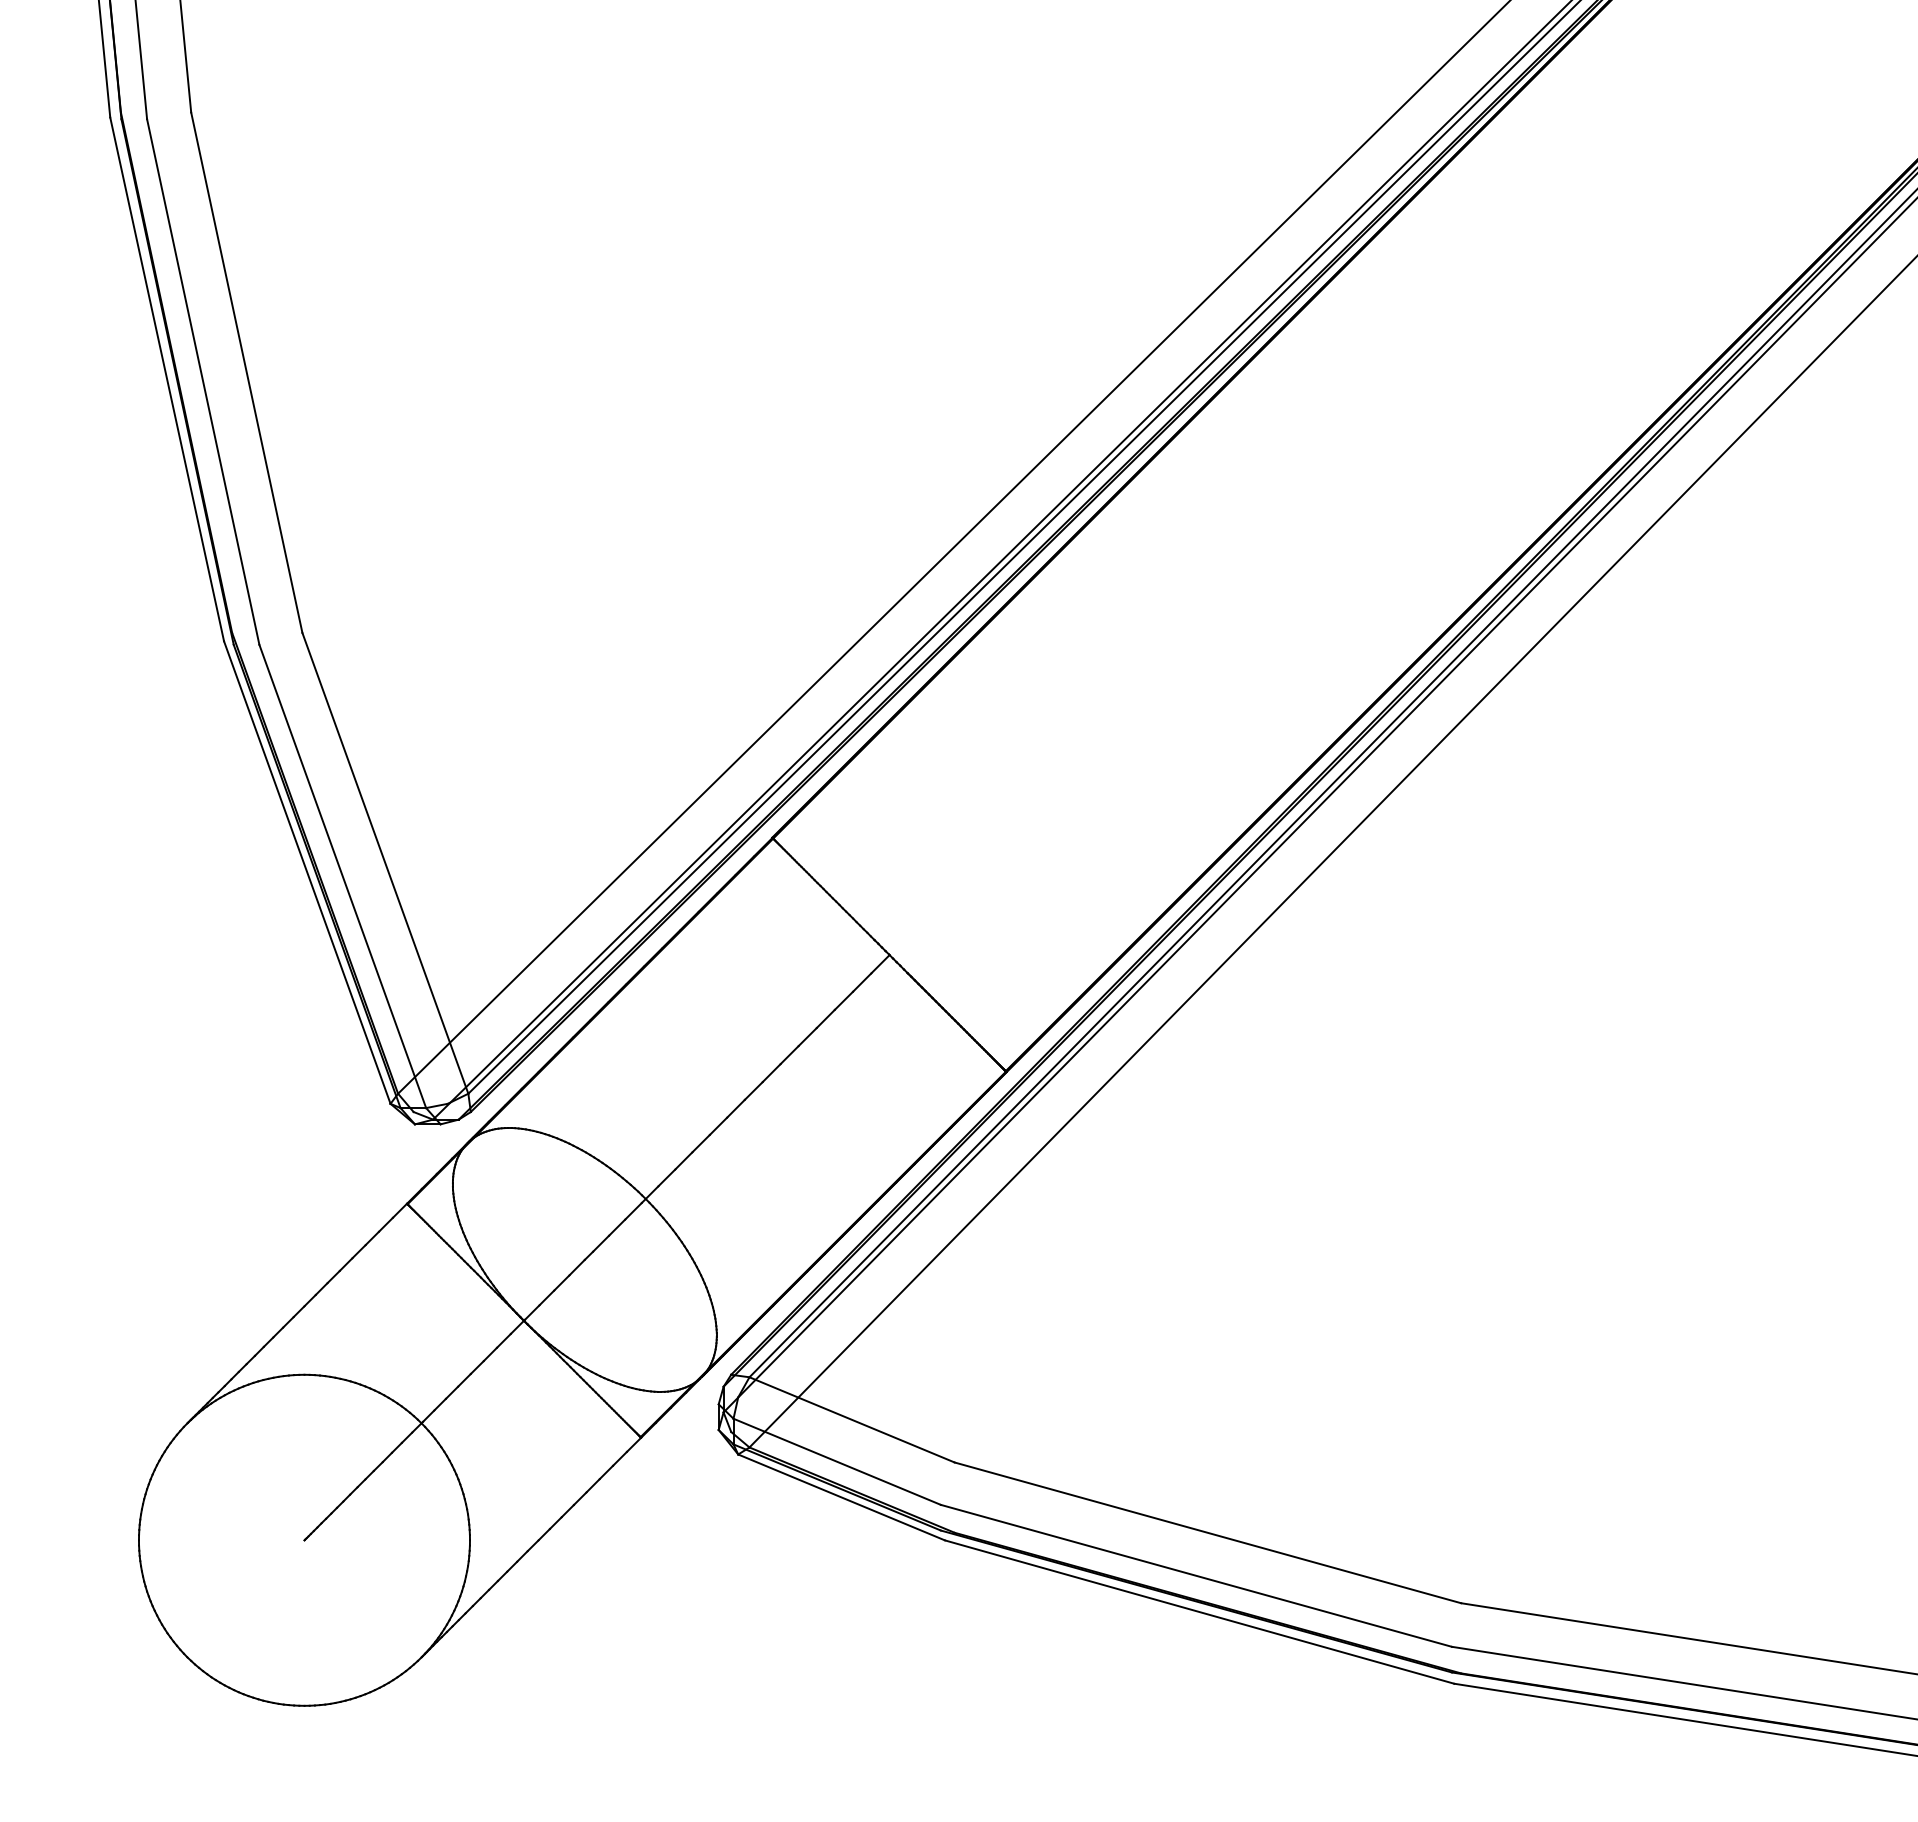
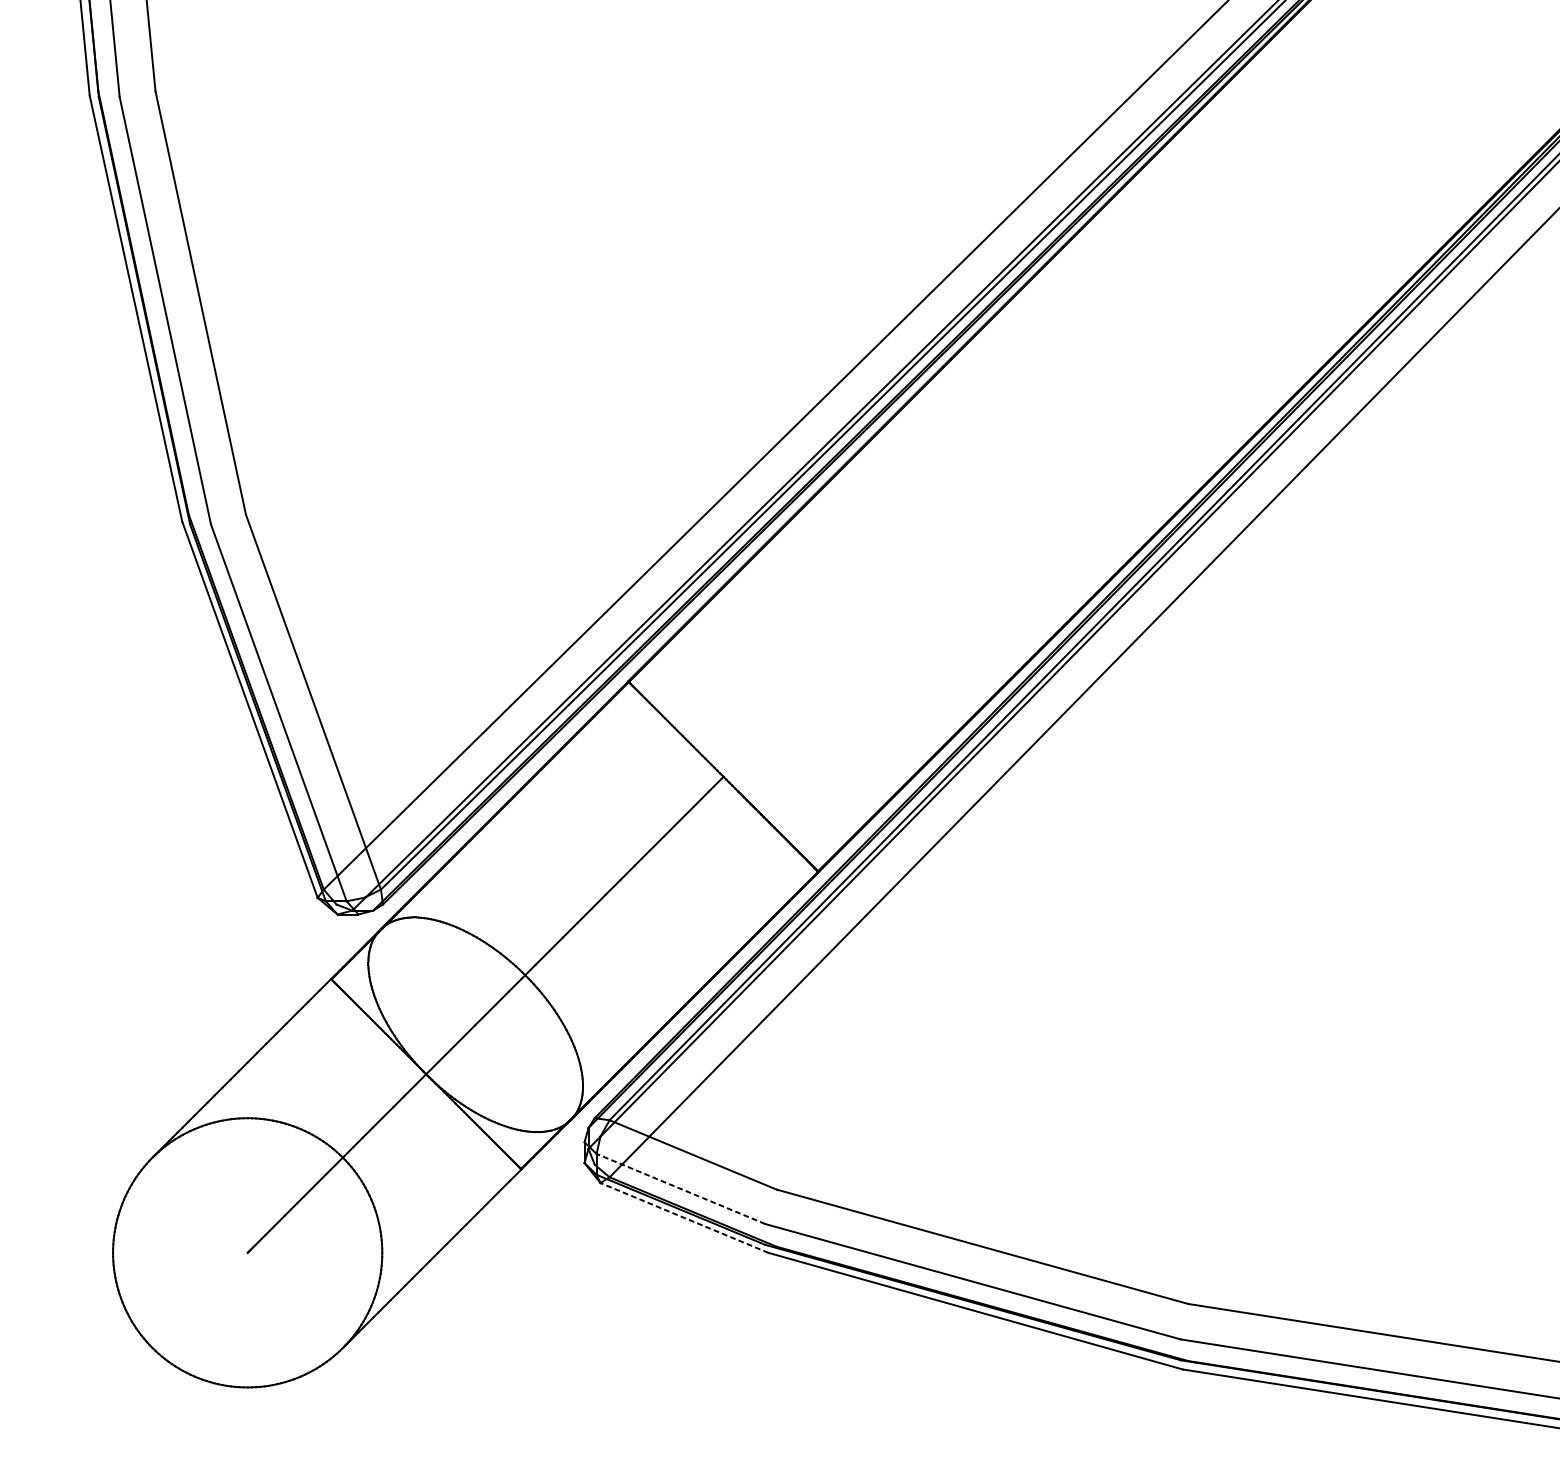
line: (836, 1461) -> (680, 1188), solid -> dashed
line: (841, 1497) -> (684, 1218), solid -> dashed

